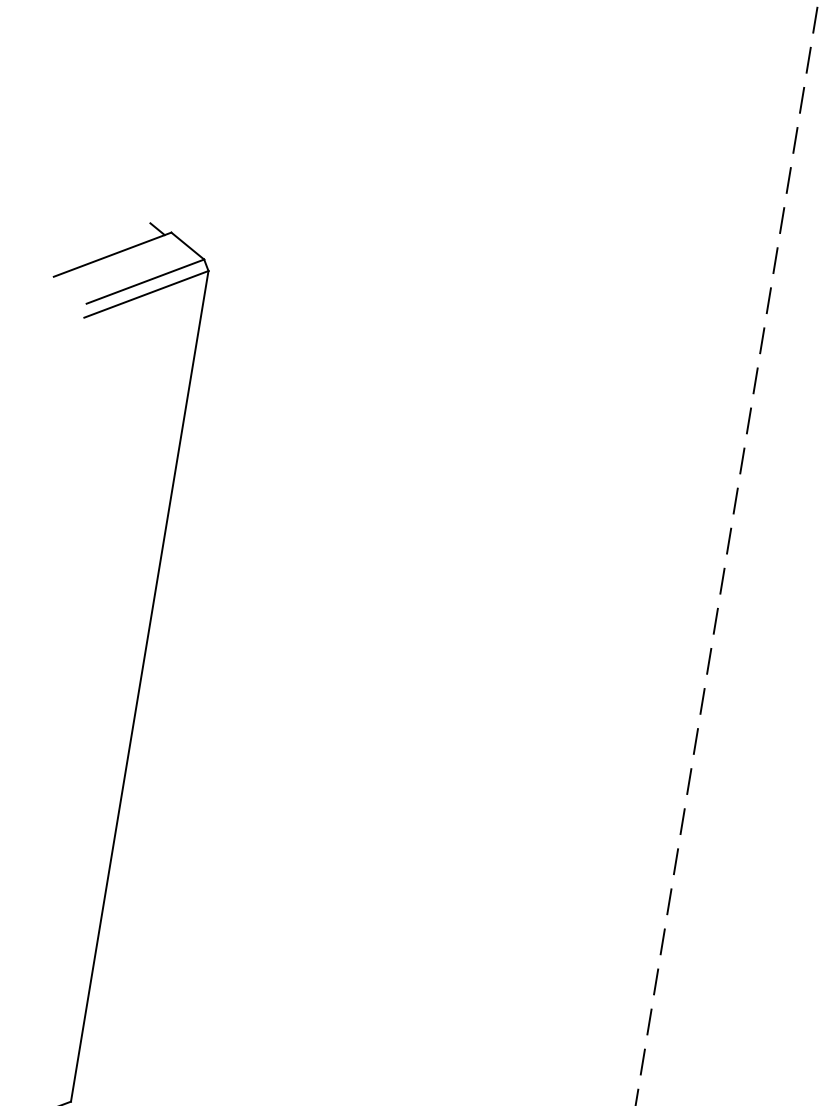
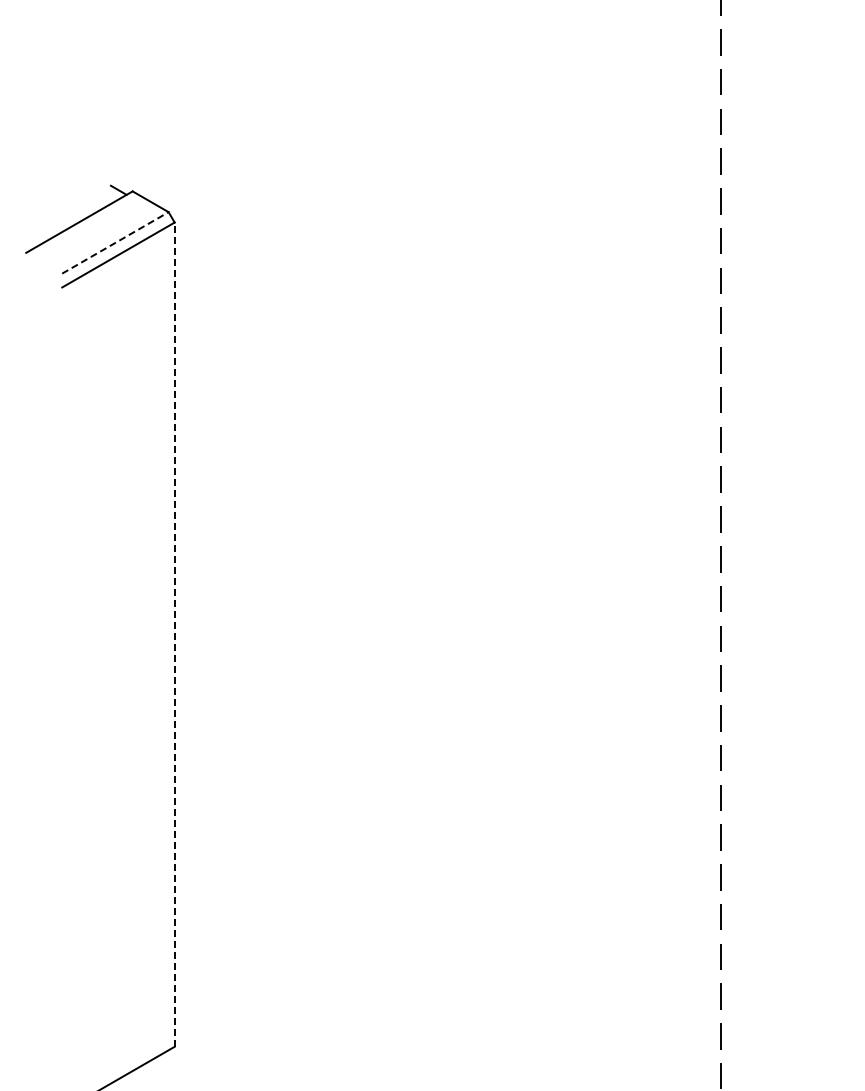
line: (145, 281) -> (115, 242), solid -> dashed
line: (139, 686) -> (174, 634), solid -> dashed

